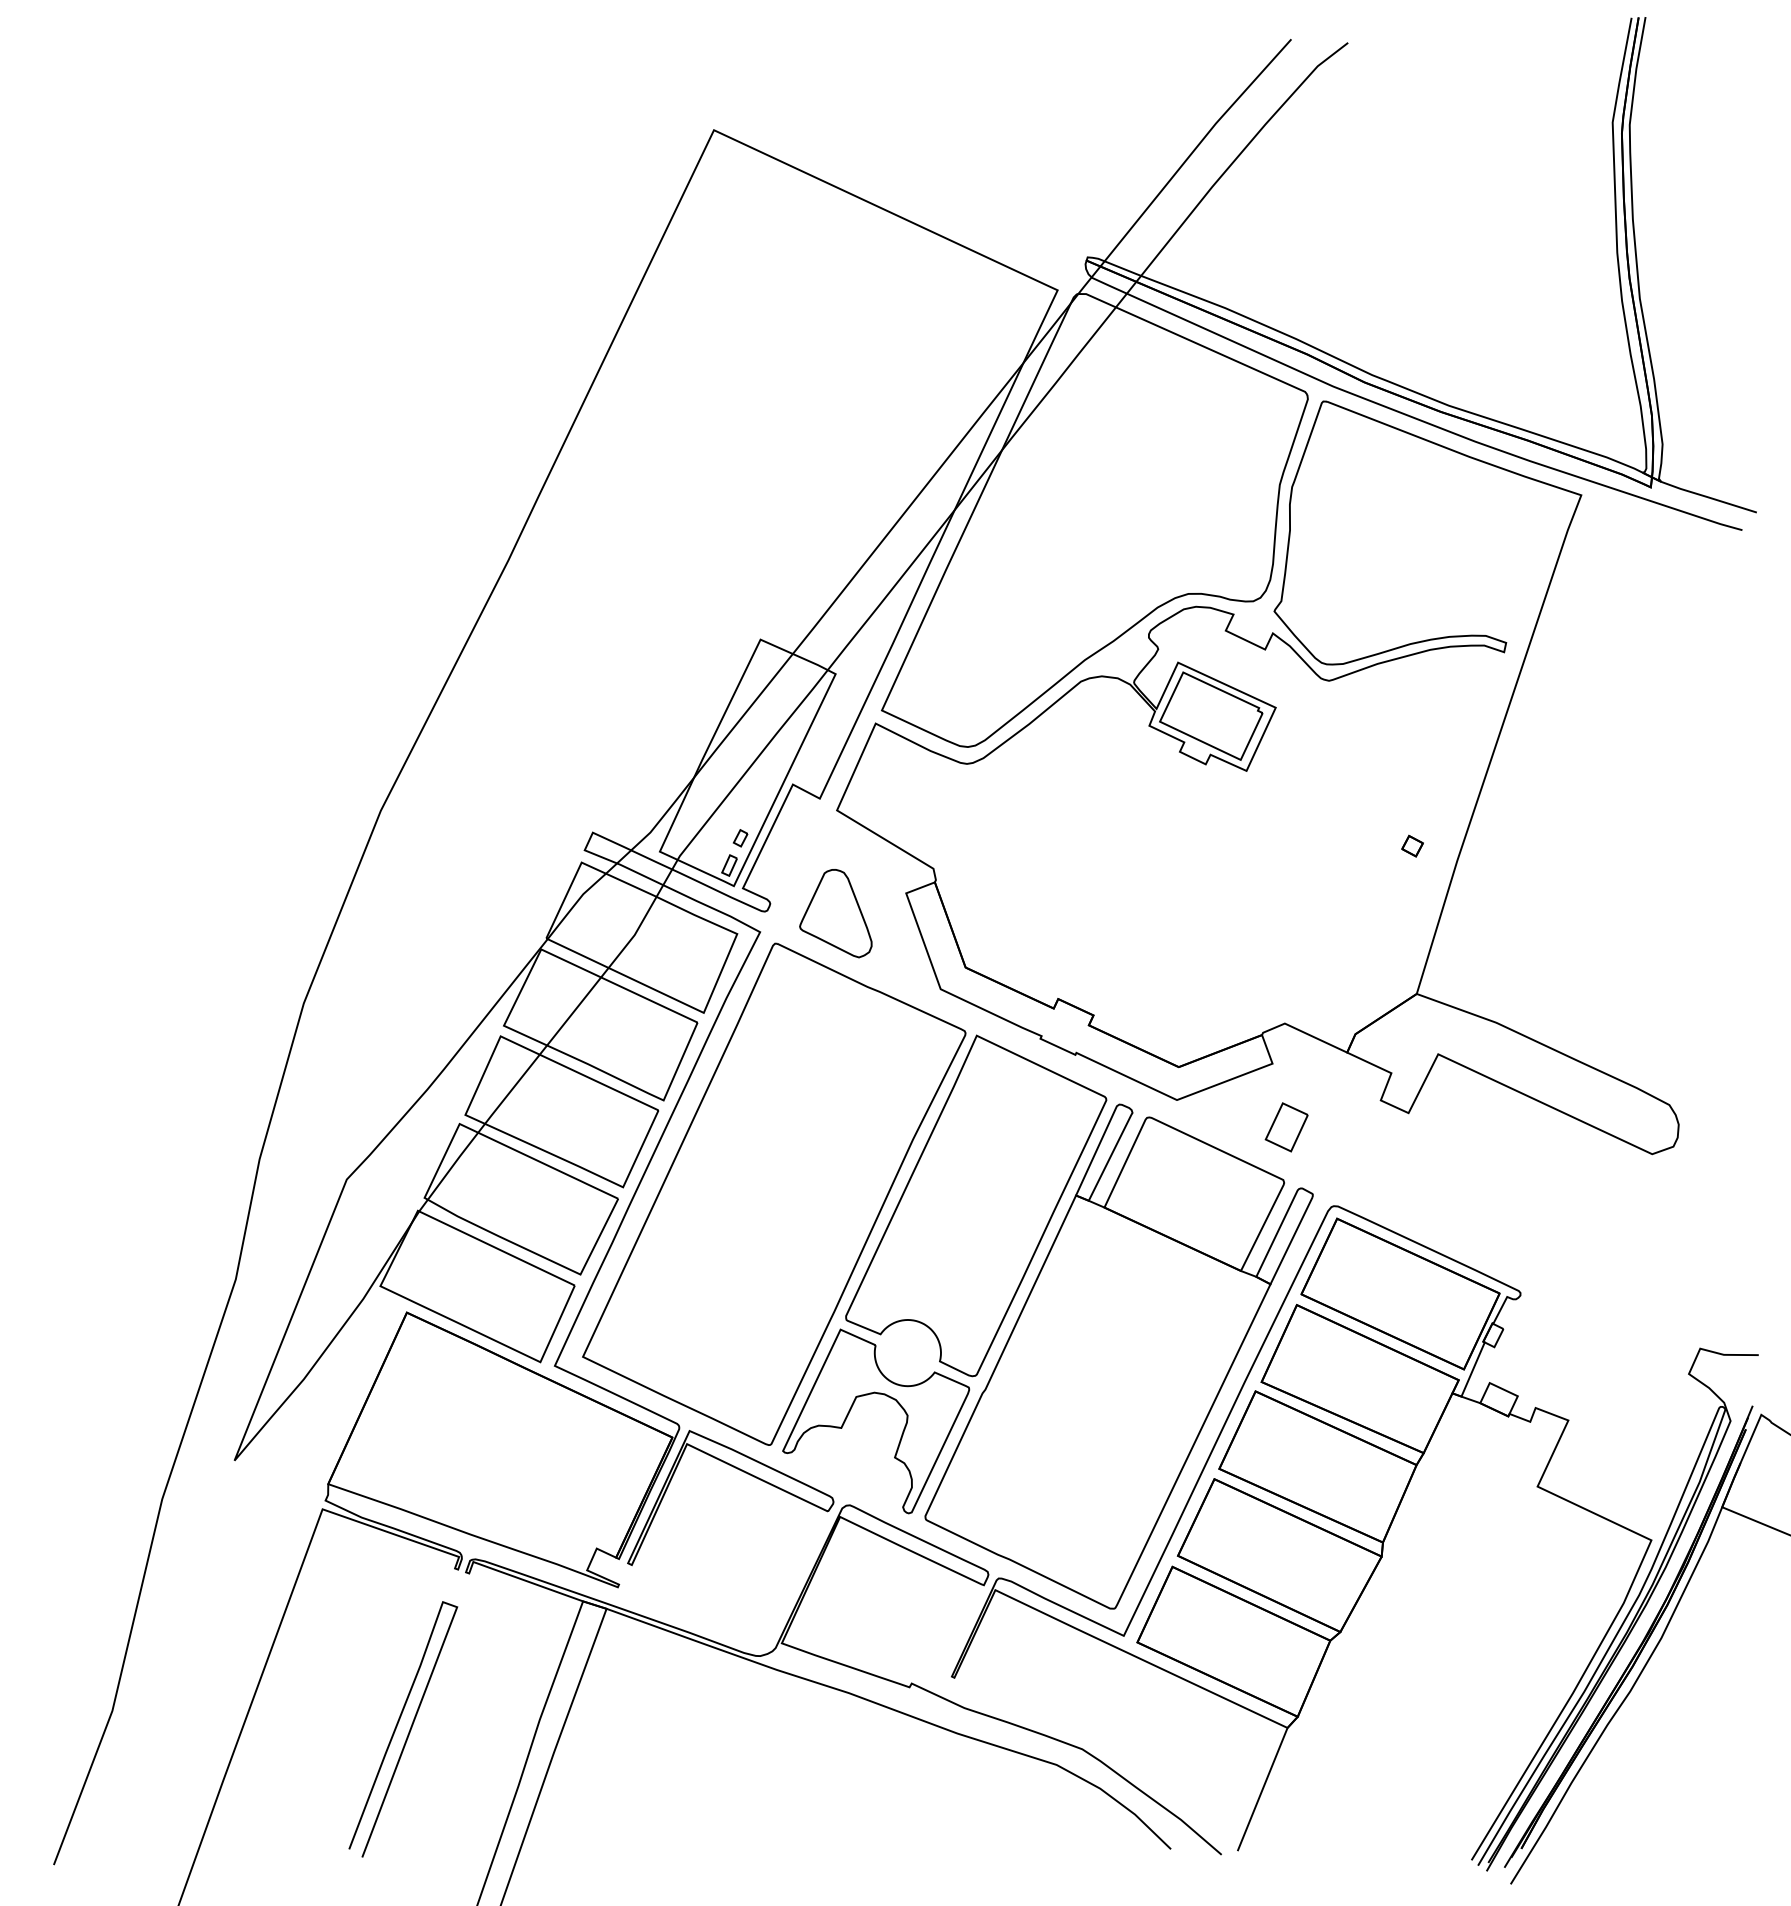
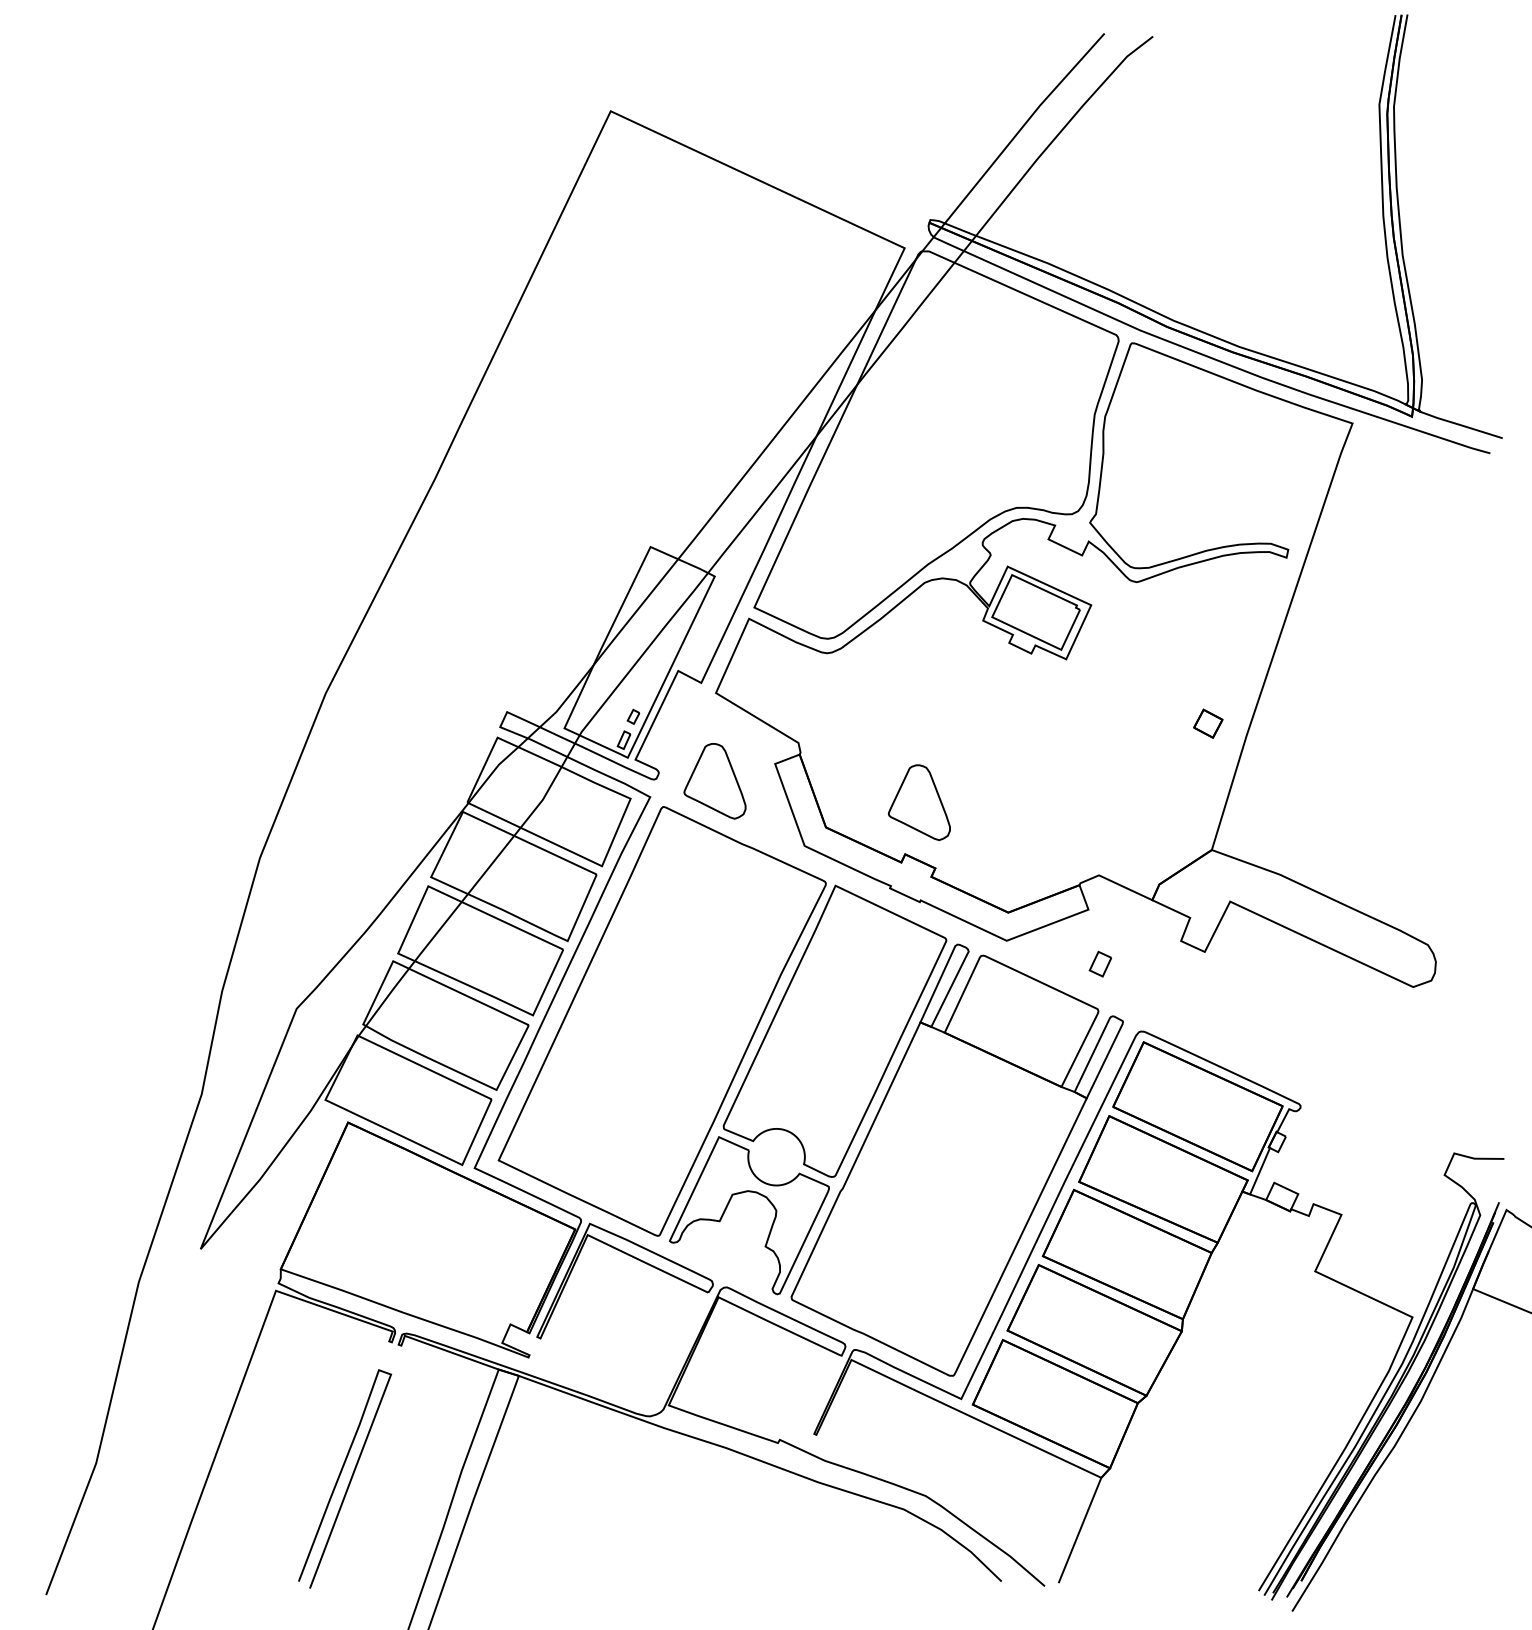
part: (1412, 845) -> (1208, 723), size x1.6
part: (1074, 938) -> (919, 802), added
part: (1286, 1127) -> (1100, 964), size x0.6

